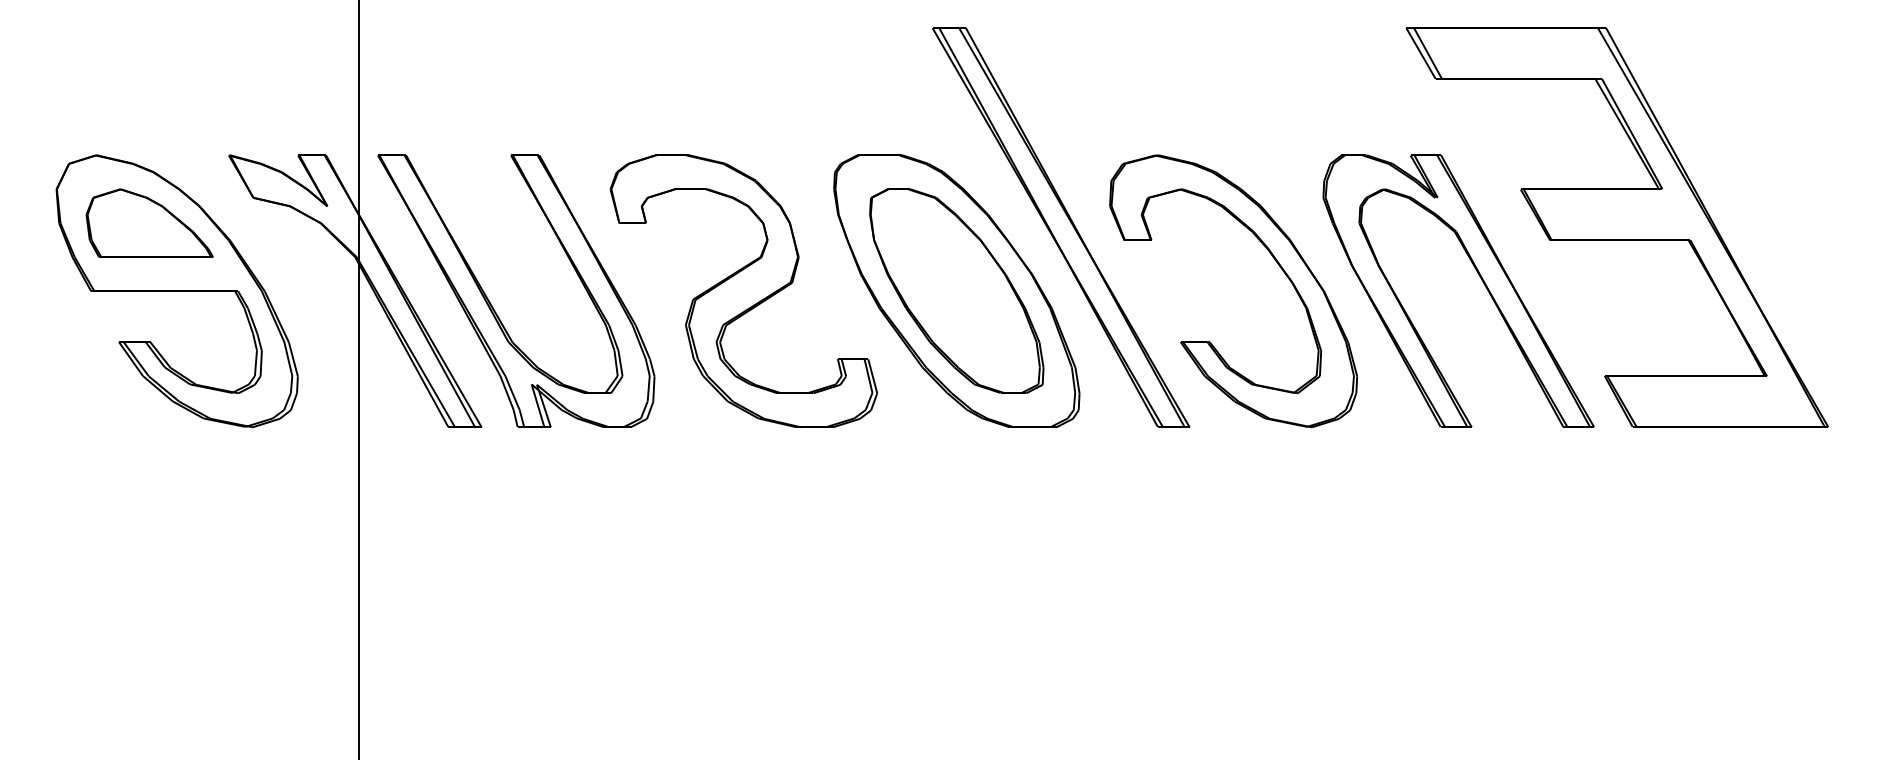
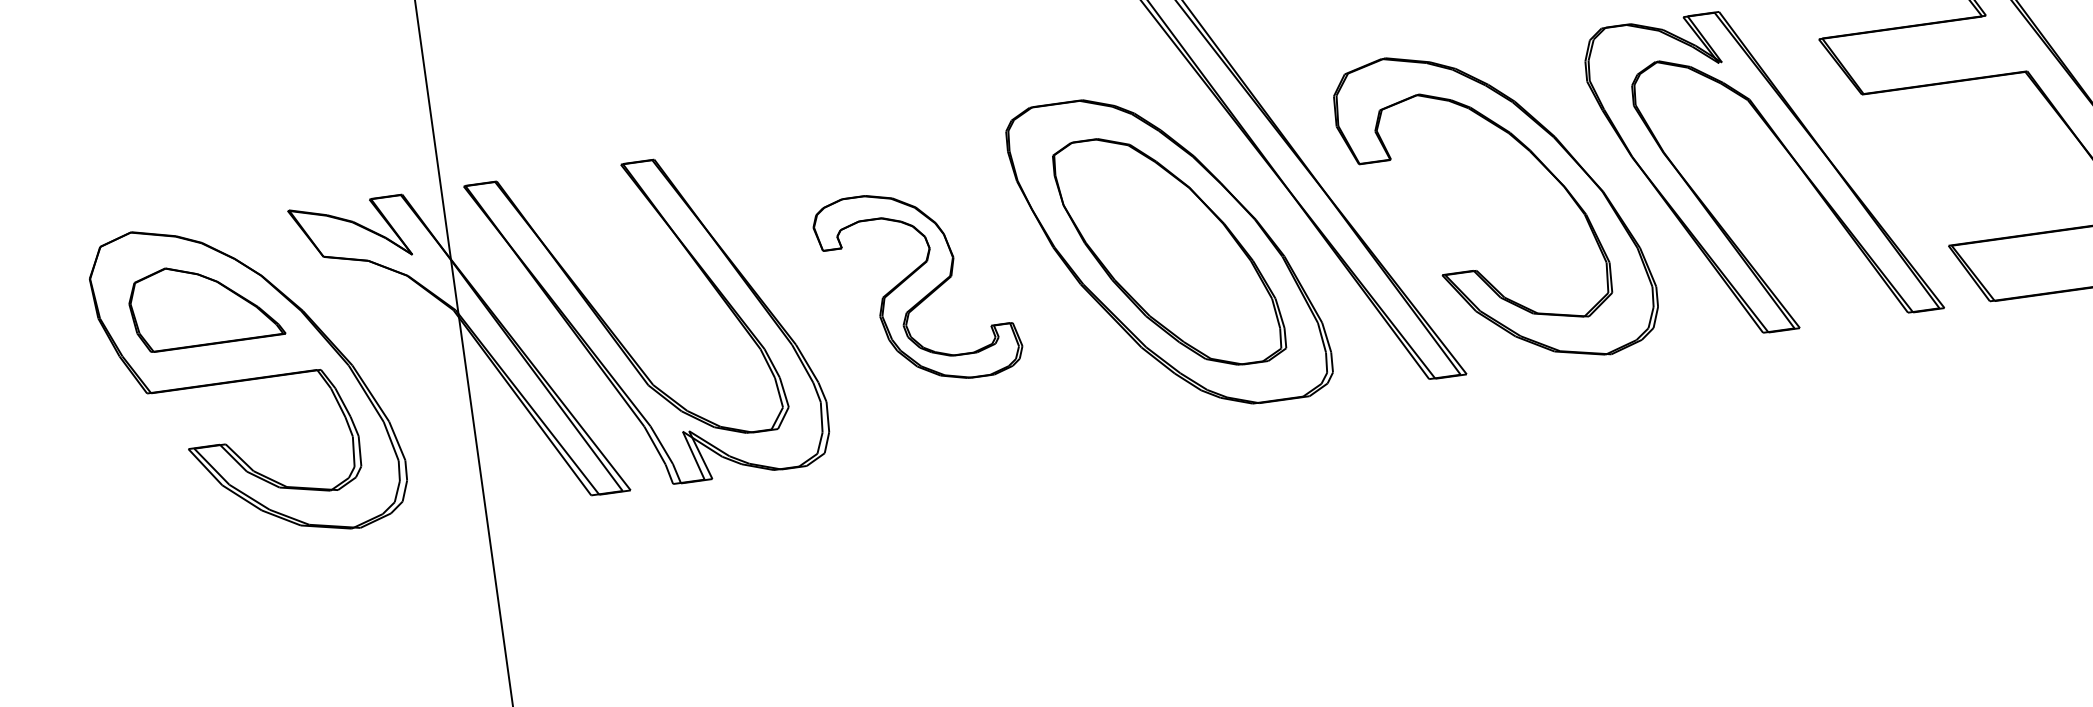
part: (743, 291) -> (917, 287), size x0.6

